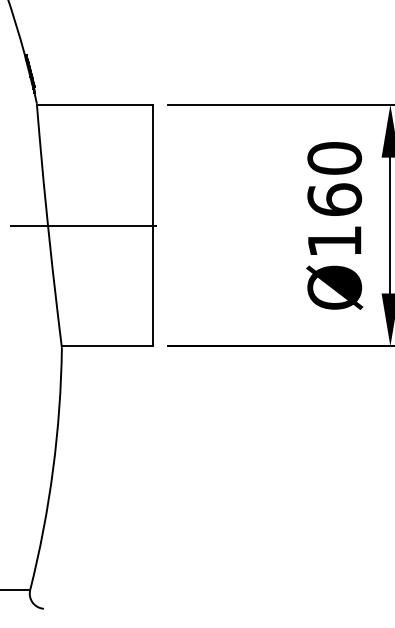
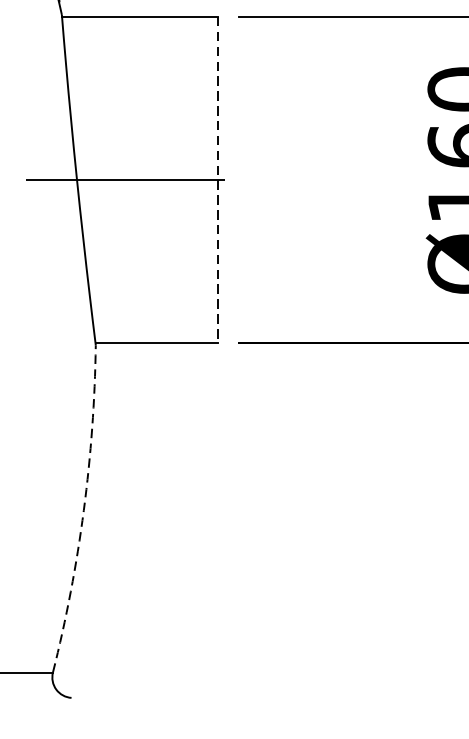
line: (152, 225) -> (218, 180), solid -> dashed
arc: (53, 469) -> (84, 509), solid -> dashed

